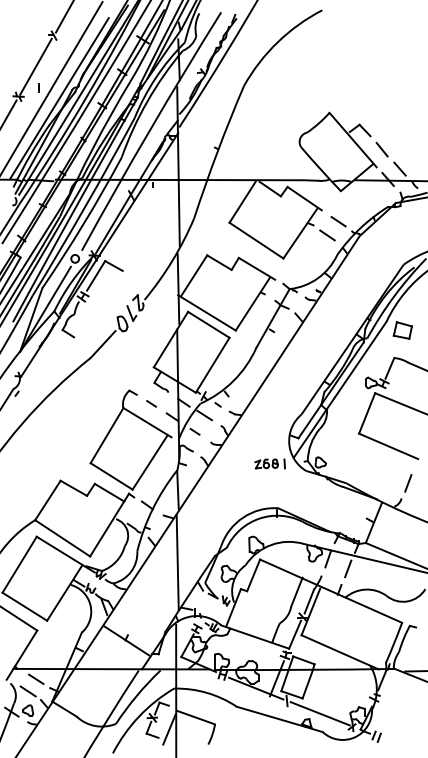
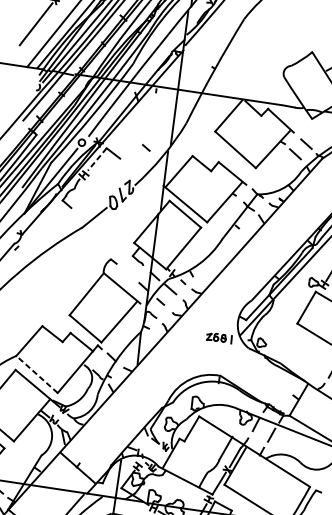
line: (95, 276) -> (96, 159), solid -> dashed
line: (151, 403) -> (146, 147), moved
line: (62, 538) -> (36, 374), solid -> dashed
line: (177, 562) -> (129, 408), removed

